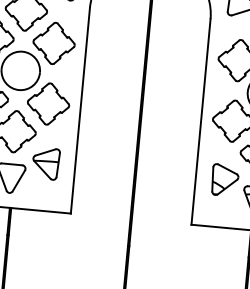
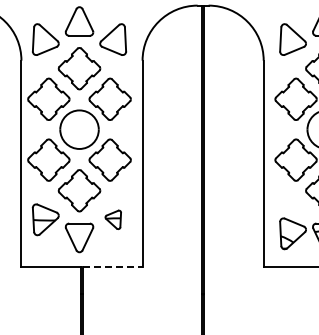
part: (46, 163) -> (113, 219), size x0.6
part: (224, 179) -> (292, 233), moved
line: (40, 211) -> (112, 267), solid -> dashed

